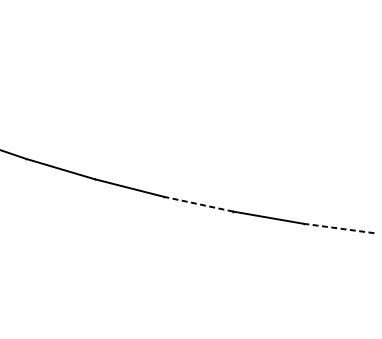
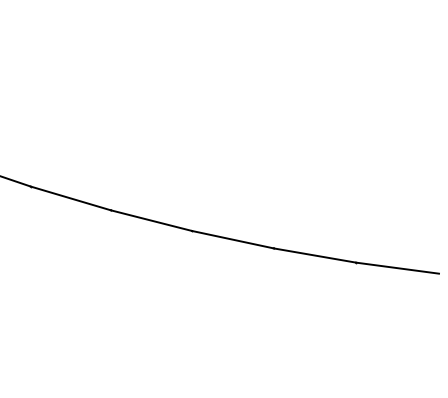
line: (198, 204) -> (232, 239), dashed -> solid
line: (338, 228) -> (397, 268), dashed -> solid

